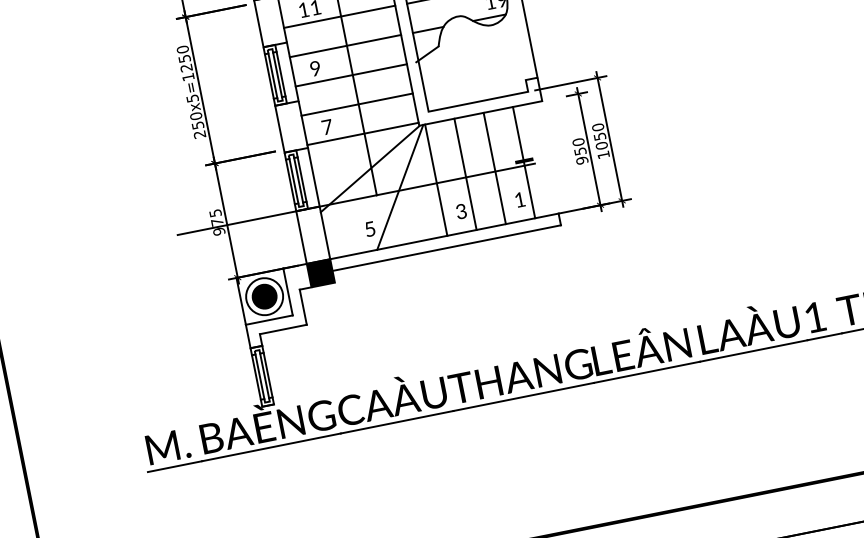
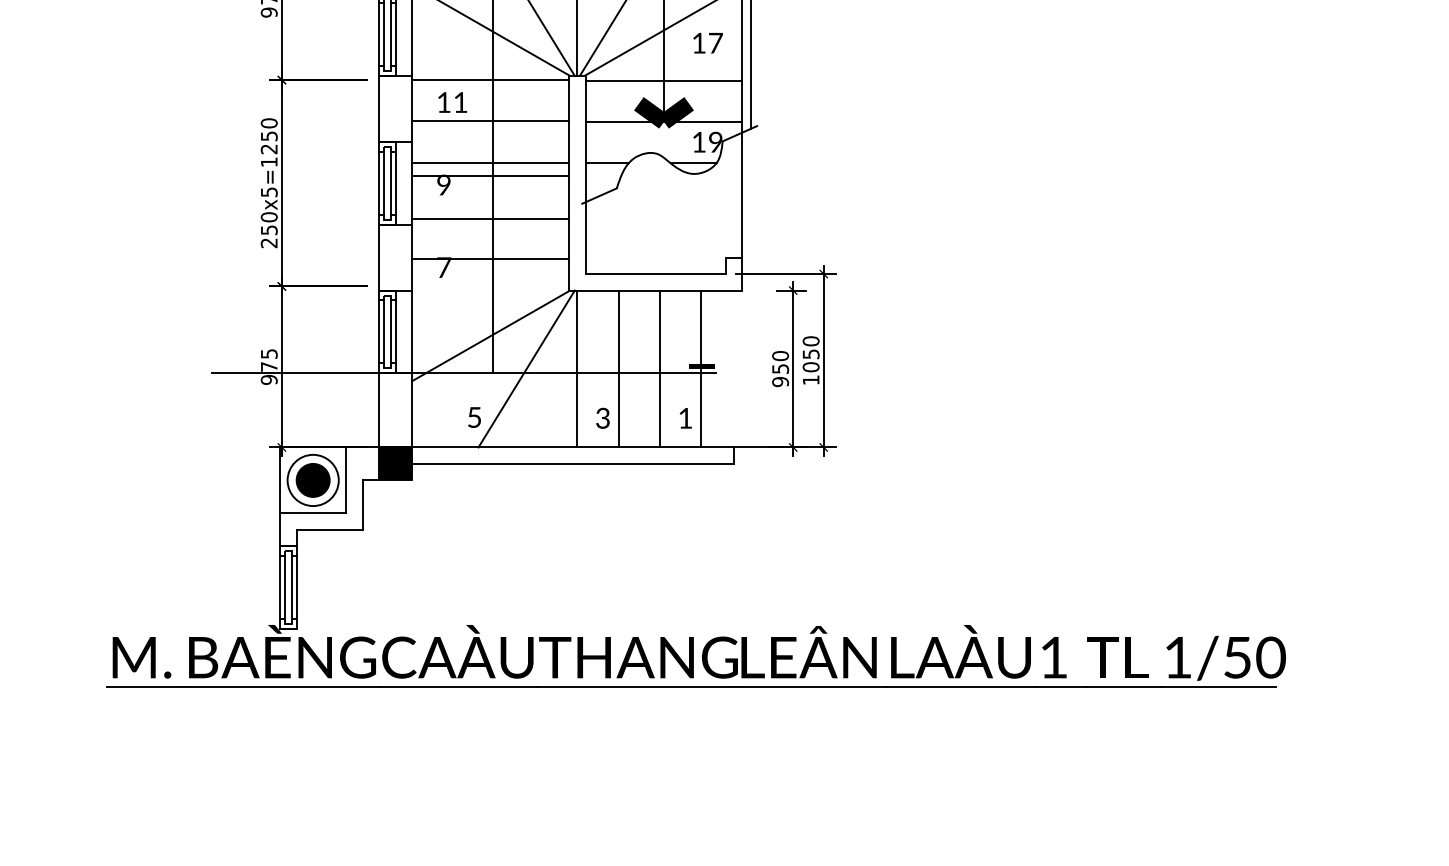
line: (351, 75) -> (490, 175), moved
line: (357, 104) -> (490, 219), moved
line: (362, 133) -> (490, 259), moved

